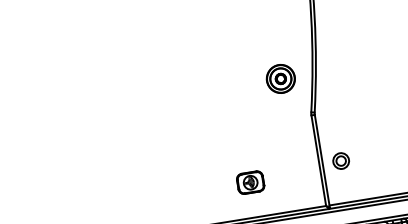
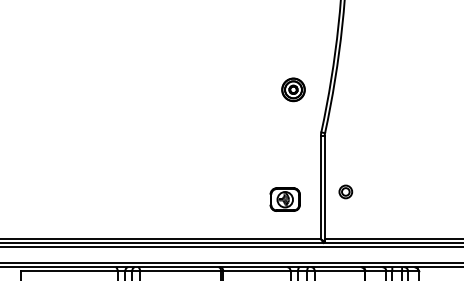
part: (280, 78) -> (293, 89), size x0.71
part: (340, 160) -> (345, 191), size x0.71
part: (249, 182) -> (284, 199), moved

